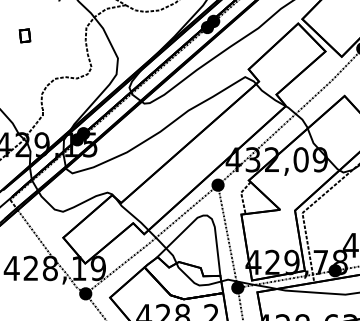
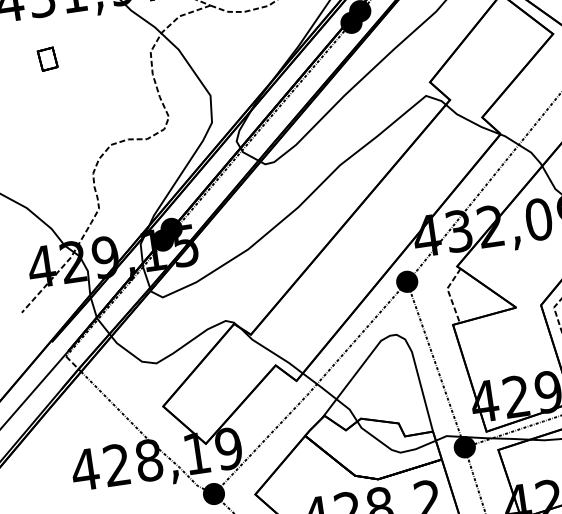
part: (24, 35) -> (46, 58), moved

